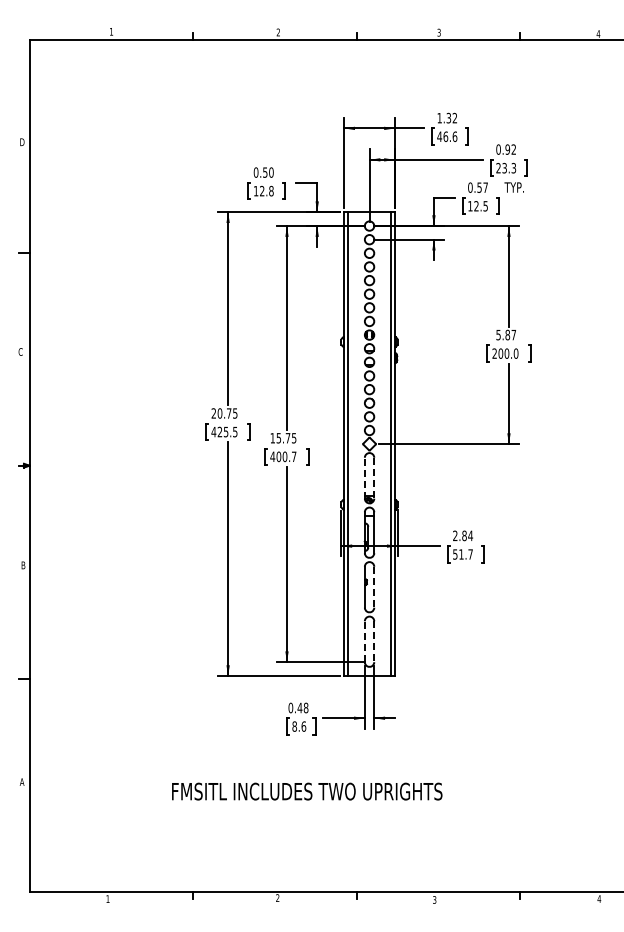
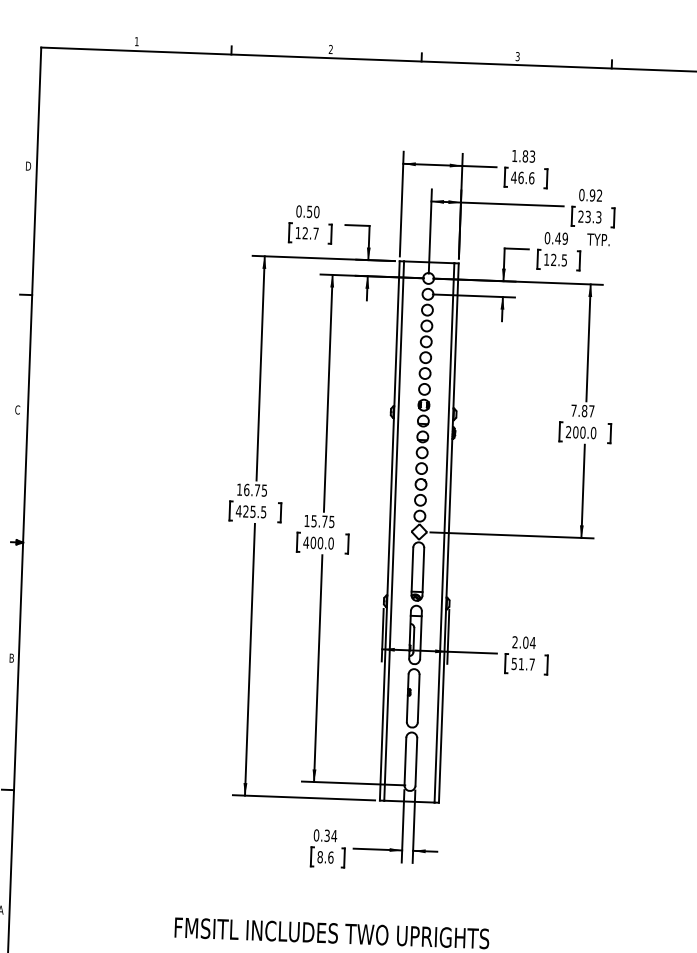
text: (451, 118) -> (528, 156), 1.32 -> 1.83
text: (482, 187) -> (561, 238), 0.57 -> 0.49
text: (271, 190) -> (316, 232), 12.8 -> 12.7
text: (498, 335) -> (573, 411), 5.87 -> 7.87
text: (216, 413) -> (242, 489), 20.75 -> 16.75
text: (293, 456) -> (330, 543), 400.7 -> 400.0
line: (364, 477) -> (412, 570), dashed -> solid
line: (374, 478) -> (423, 572), dashed -> solid
text: (464, 535) -> (525, 642), 2.84 -> 2.04
line: (374, 587) -> (418, 698), dashed -> solid
line: (364, 641) -> (405, 761), dashed -> solid
line: (374, 642) -> (416, 762), dashed -> solid
text: (302, 707) -> (330, 835), 0.48 -> 0.34

